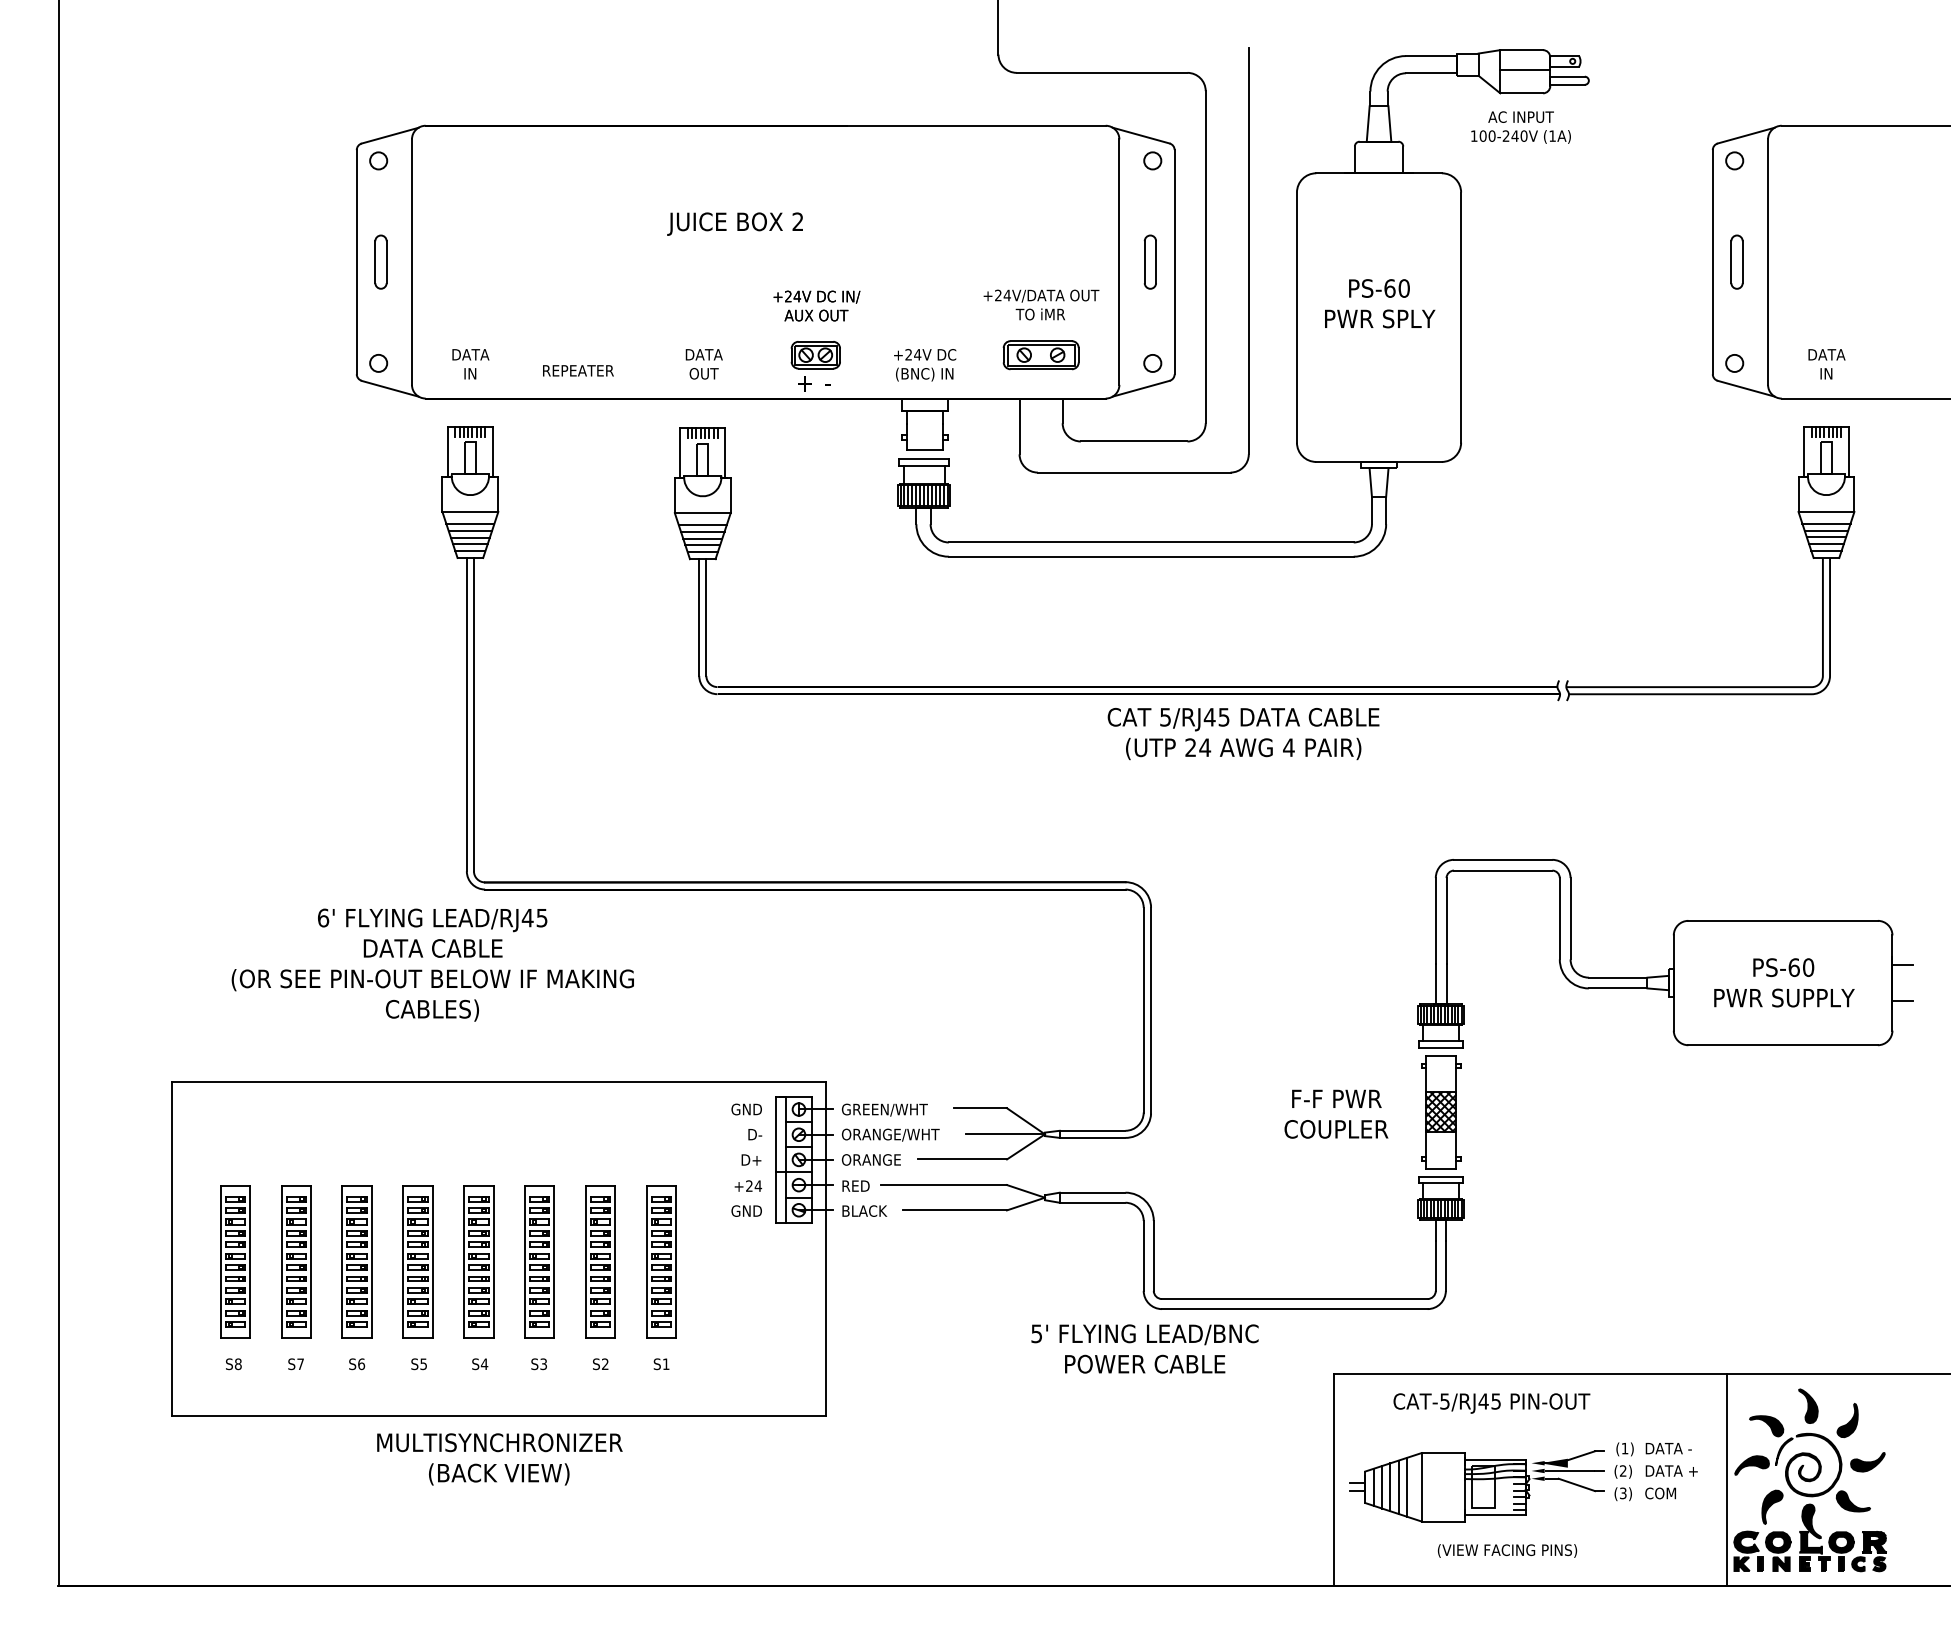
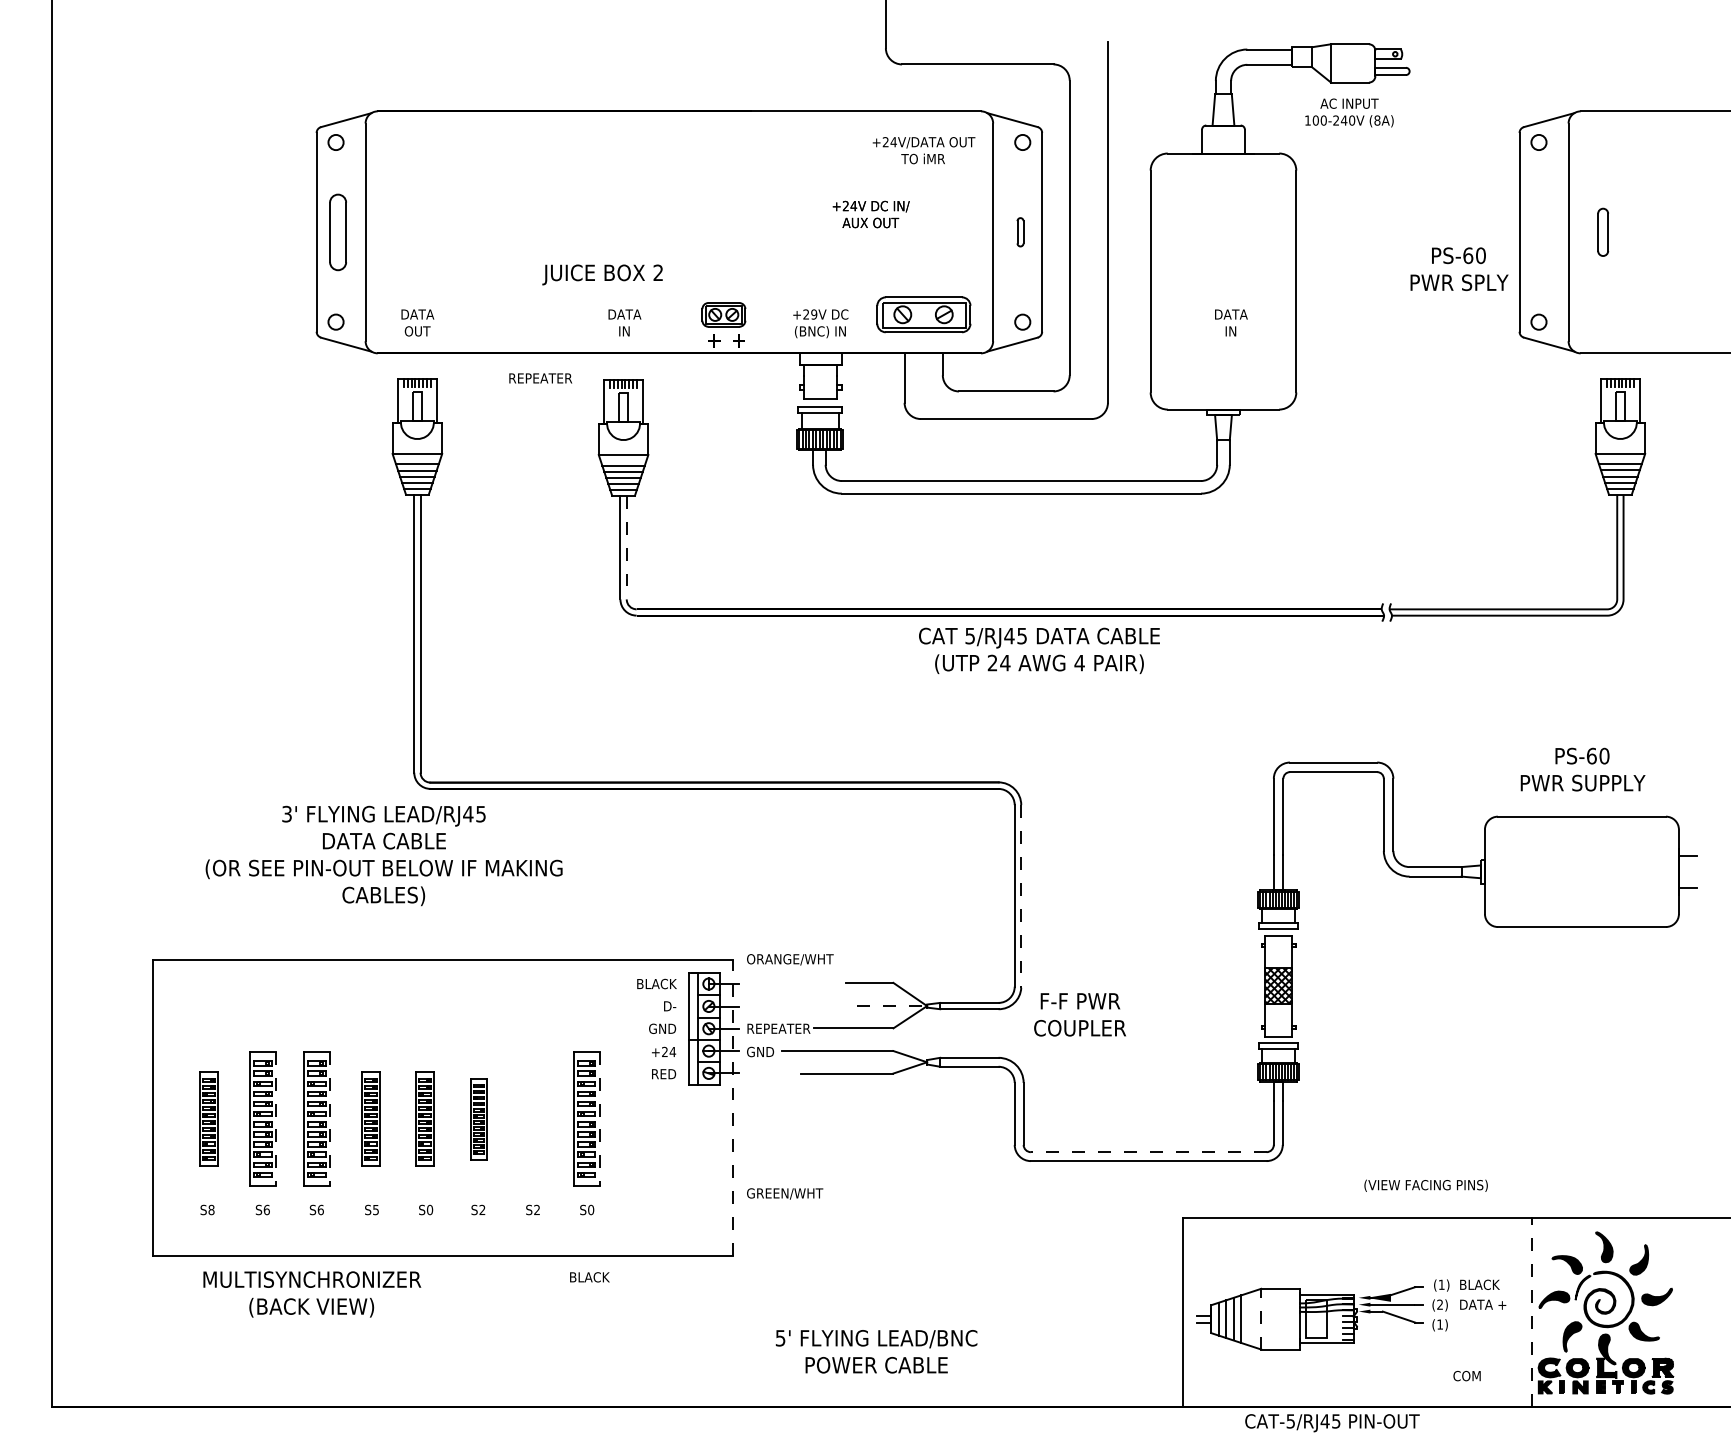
line: (1525, 70) -> (1353, 62), removed
text: (1552, 135) -> (1377, 119), (1A) -> (8A)
text: (734, 223) -> (602, 274), moved
part: (380, 261) -> (337, 231), size x1.6
part: (1149, 261) -> (1019, 231), size x0.6
part: (1736, 261) -> (1602, 231), moved
text: (1380, 303) -> (1459, 269), moved
text: (1041, 304) -> (924, 150), moved
text: (816, 305) -> (870, 214), moved
text: (917, 354) -> (814, 314), +24V -> +29V
part: (1040, 355) -> (923, 315), size x1.4
text: (1826, 364) -> (1230, 323), moved
text: (578, 370) -> (540, 378), moved
text: (470, 373) -> (417, 331), DATA IN -> DATA OUT
text: (703, 373) -> (624, 331), DATA OUT -> DATA IN
text: (832, 383) -> (738, 339), - -> +
line: (706, 618) -> (626, 548), solid -> dashed
text: (1243, 734) -> (1039, 651), moved
text: (323, 917) -> (287, 813), 6' -> 3'
text: (1784, 982) -> (1583, 769), moved
line: (1151, 1010) -> (1021, 896), solid -> dashed
text: (740, 1109) -> (657, 984), GND -> BLACK
text: (884, 1109) -> (784, 1193), moved
text: (1336, 1113) -> (1080, 1014), moved
text: (890, 1134) -> (790, 959), moved
line: (1005, 1134) -> (892, 1006), solid -> dashed
text: (746, 1159) -> (662, 1028), D+ -> GND
text: (877, 1159) -> (778, 1028), ORANGE -> REPEATER
text: (856, 1185) -> (759, 1051), RED -> GND
text: (741, 1210) -> (657, 1073), GND -> RED
text: (864, 1210) -> (589, 1276), moved
line: (826, 1249) -> (733, 1108), solid -> dashed
part: (235, 1261) -> (209, 1118), size x0.7
line: (311, 1261) -> (276, 1118), solid -> dashed
line: (371, 1261) -> (329, 1118), solid -> dashed
part: (417, 1261) -> (370, 1118), size x0.7
part: (478, 1261) -> (424, 1118), size x0.7
part: (539, 1261) -> (478, 1118), size x0.6
part: (600, 1261) -> (532, 1118), removed
line: (676, 1261) -> (600, 1118), solid -> dashed
line: (1294, 1299) -> (1148, 1152), solid -> dashed
text: (1144, 1348) -> (876, 1351), moved
text: (300, 1364) -> (266, 1210), S7 -> S6
text: (484, 1364) -> (429, 1210), S4 -> S0
text: (543, 1364) -> (482, 1210), S3 -> S2
text: (665, 1364) -> (590, 1210), S1 -> S0
text: (1491, 1403) -> (1332, 1423), moved
text: (1669, 1448) -> (1481, 1284), DATA - -> BLACK
text: (499, 1459) -> (311, 1294), moved
line: (1726, 1479) -> (1531, 1312), solid -> dashed
line: (1407, 1486) -> (1248, 1318), removed
line: (1421, 1486) -> (1261, 1318), solid -> dashed
text: (1623, 1493) -> (1440, 1324), (3) -> (1)
text: (1660, 1493) -> (1466, 1376), moved
text: (1507, 1550) -> (1426, 1185), moved

